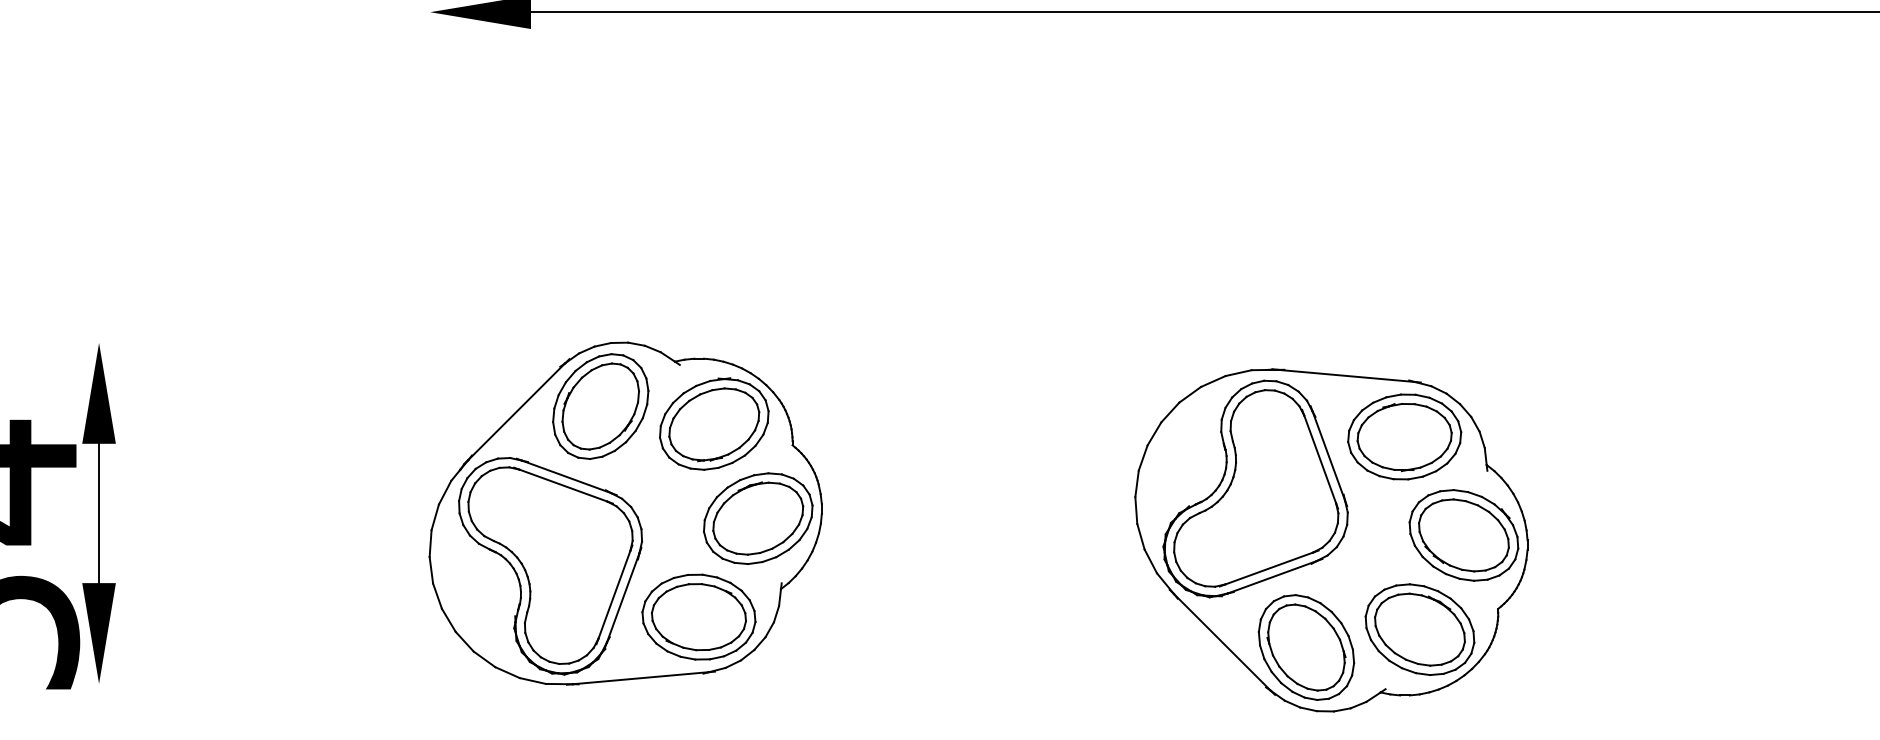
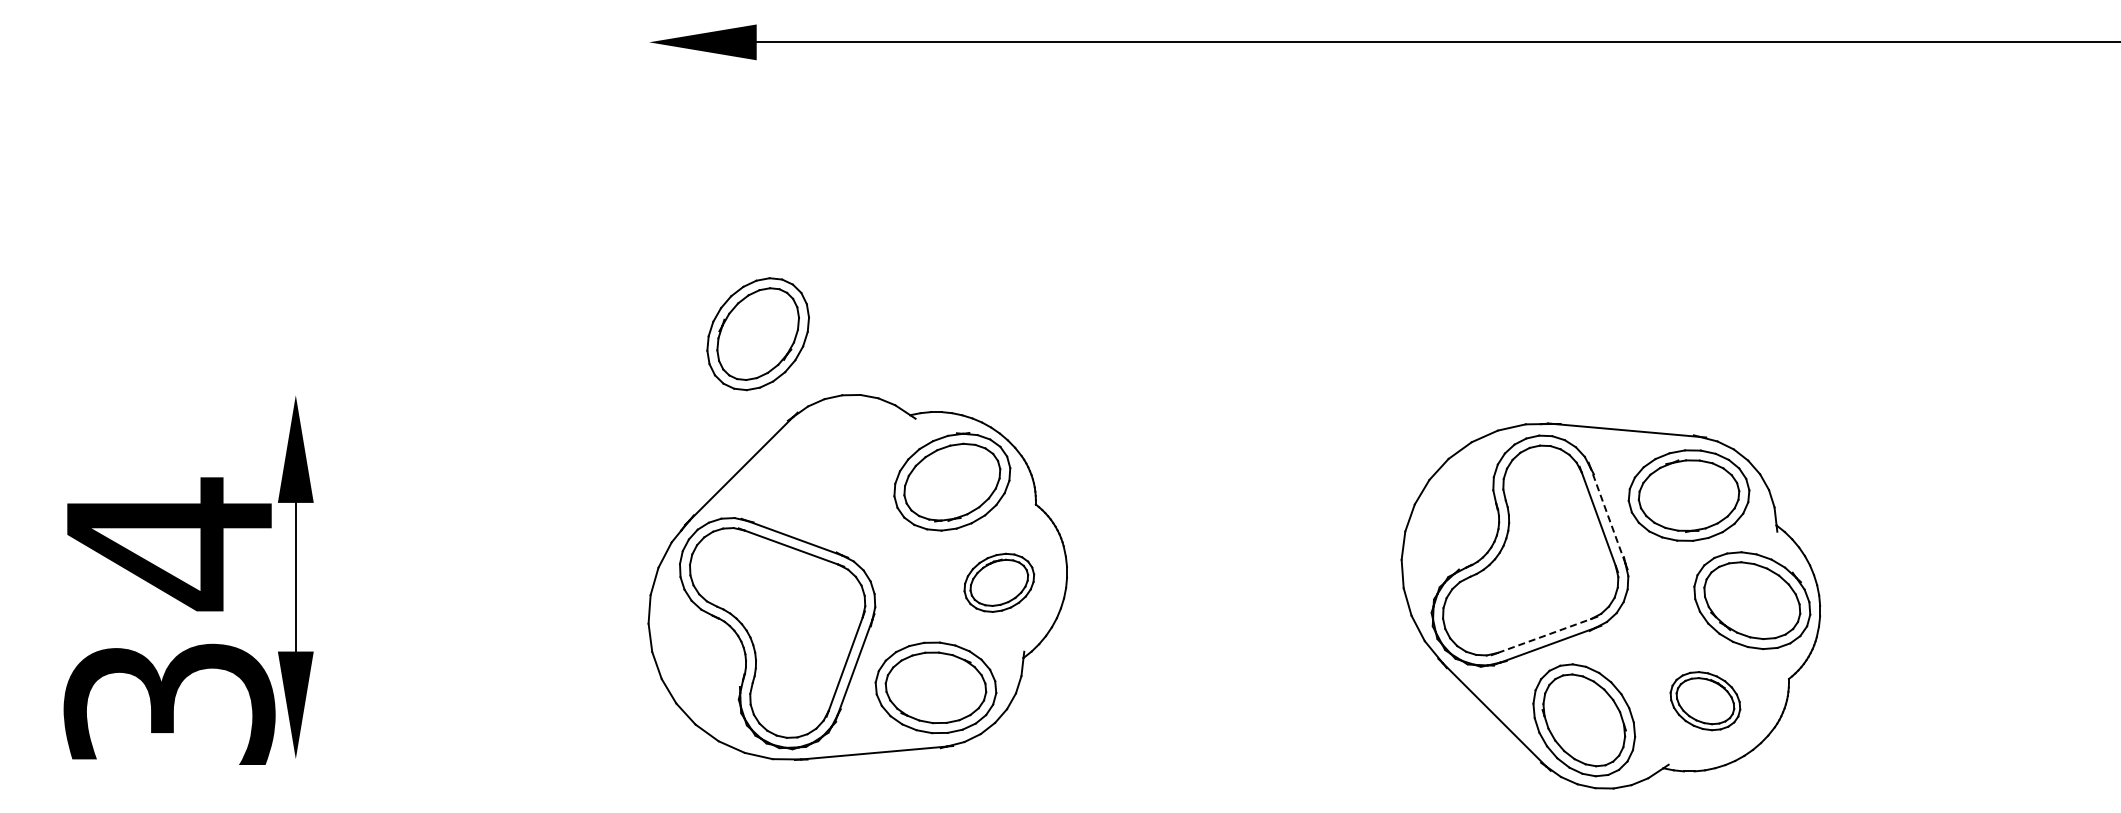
part: (600, 406) -> (757, 334), moved
line: (1328, 455) -> (1607, 515), solid -> dashed
part: (758, 518) -> (999, 582), size x0.6
line: (1269, 568) -> (1544, 635), solid -> dashed
part: (1420, 628) -> (1705, 700), size x0.6

